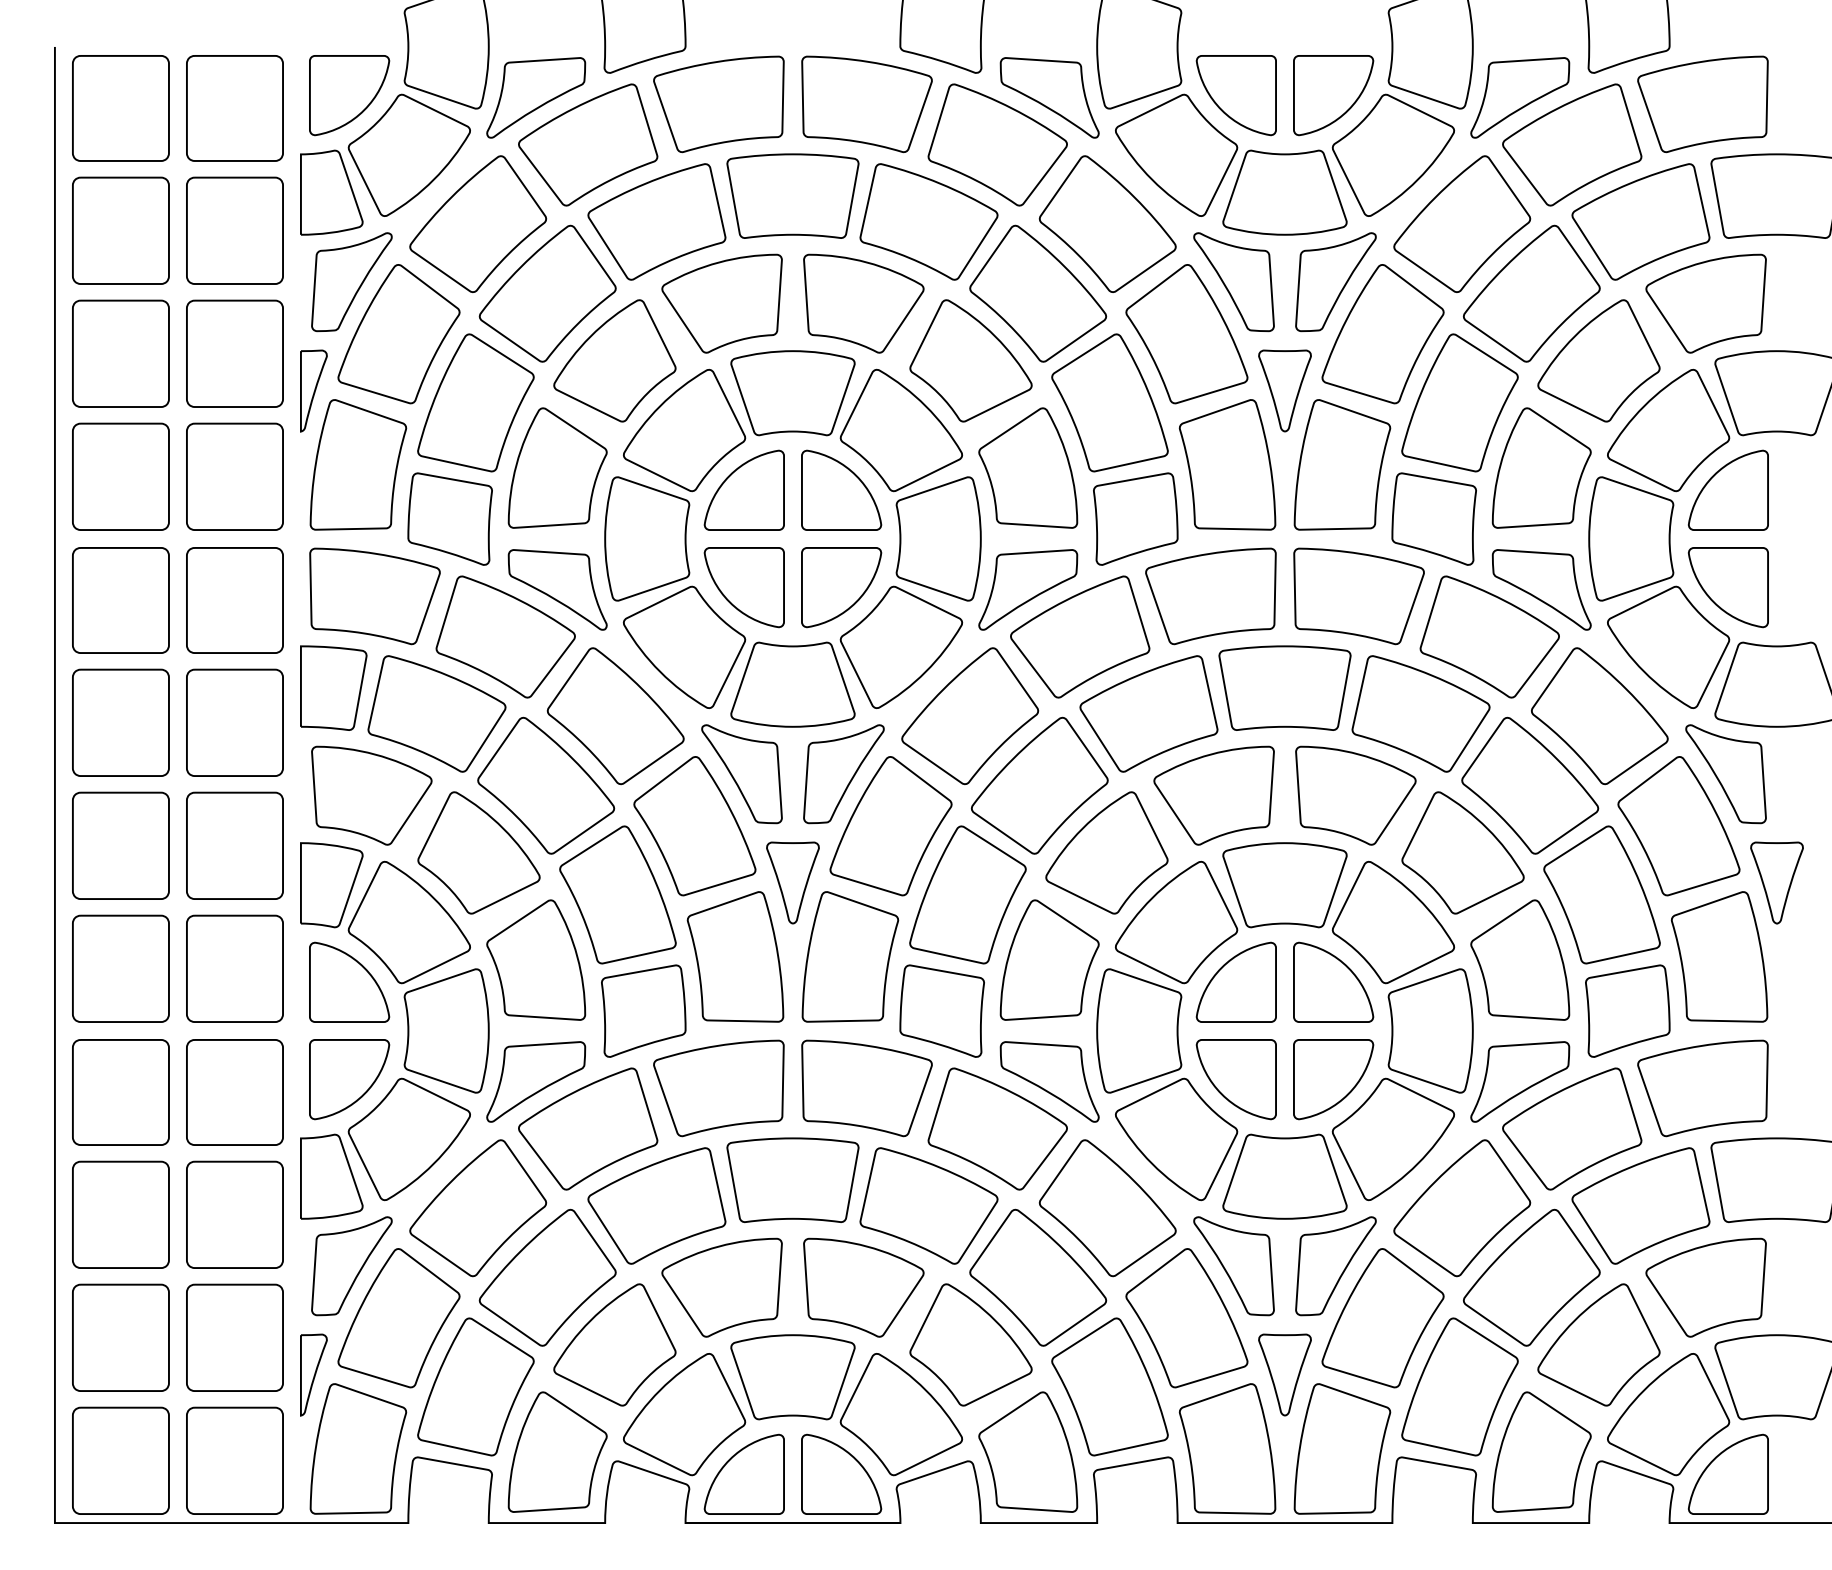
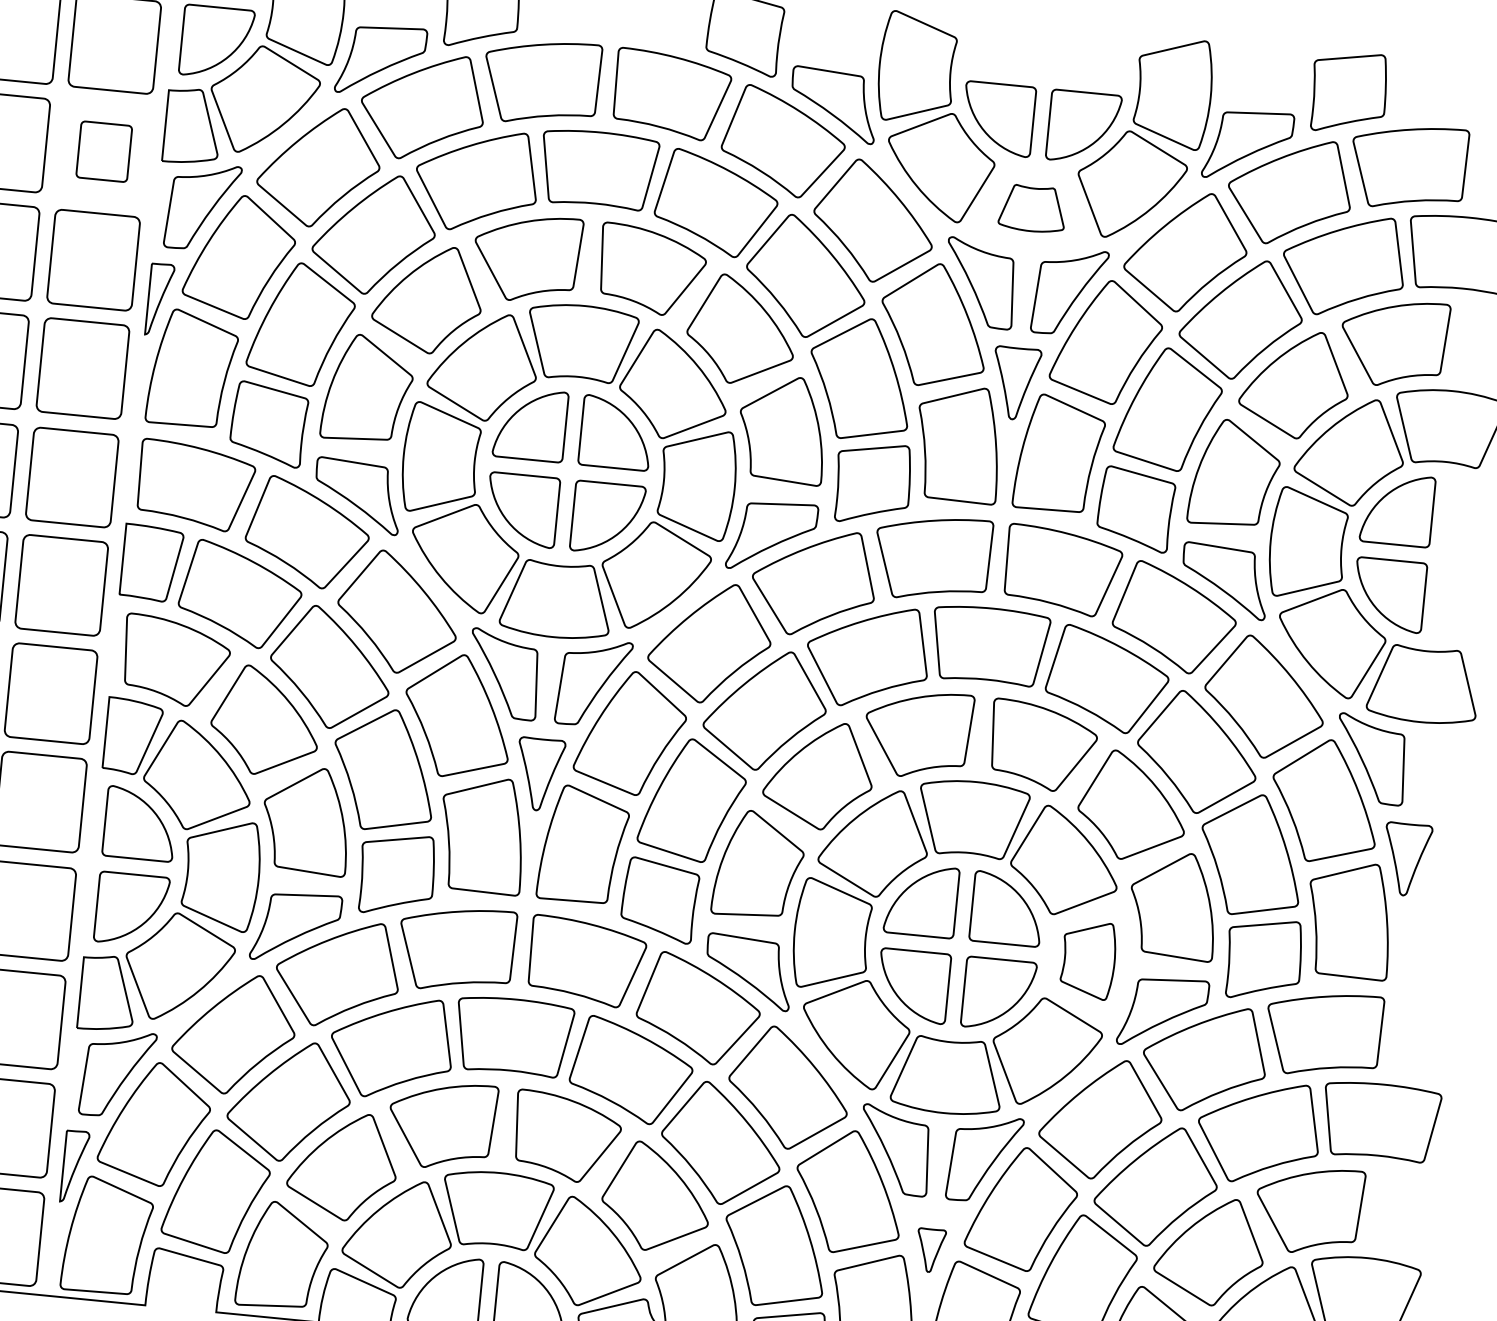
part: (1284, 192) -> (1032, 208), size x0.6
part: (234, 230) -> (103, 151), size x0.6
part: (1430, 1030) -> (1088, 959), size x0.7
part: (1284, 1374) -> (930, 1250), size x0.6

